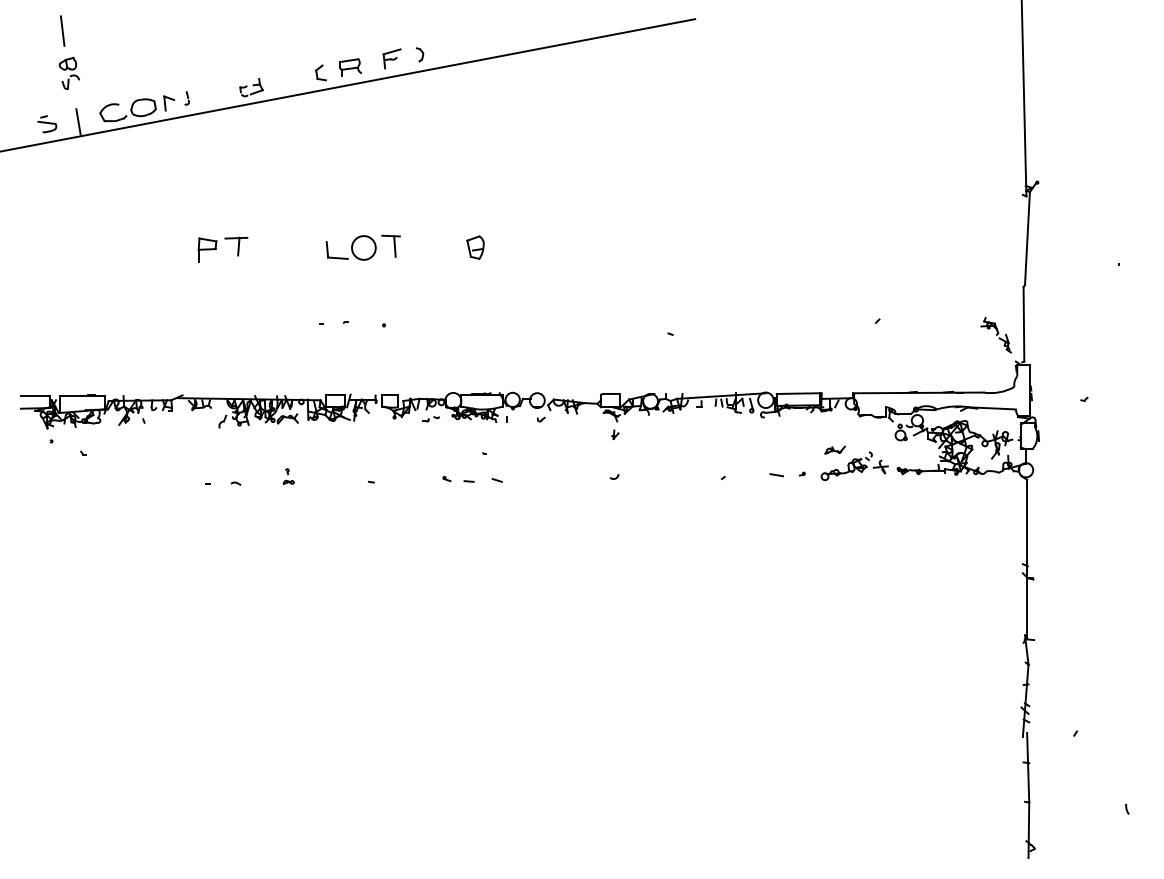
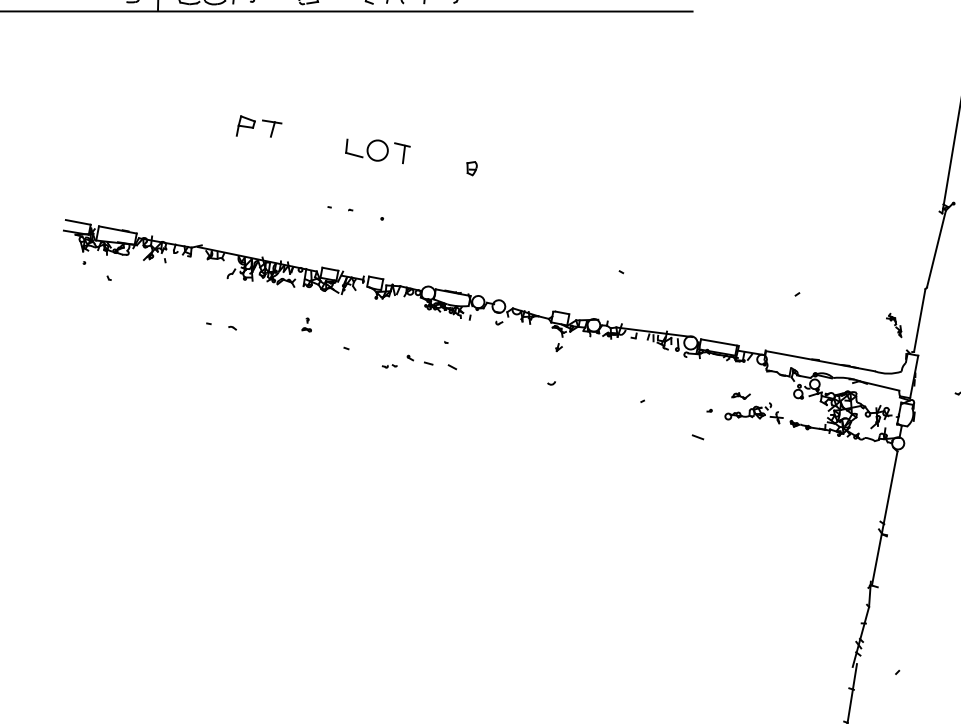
part: (475, 247) -> (471, 168), size x0.7
part: (995, 335) -> (894, 325), size x0.7
part: (430, 419) -> (389, 366), moved
line: (776, 475) -> (697, 437), moved
part: (288, 476) -> (307, 324), moved

